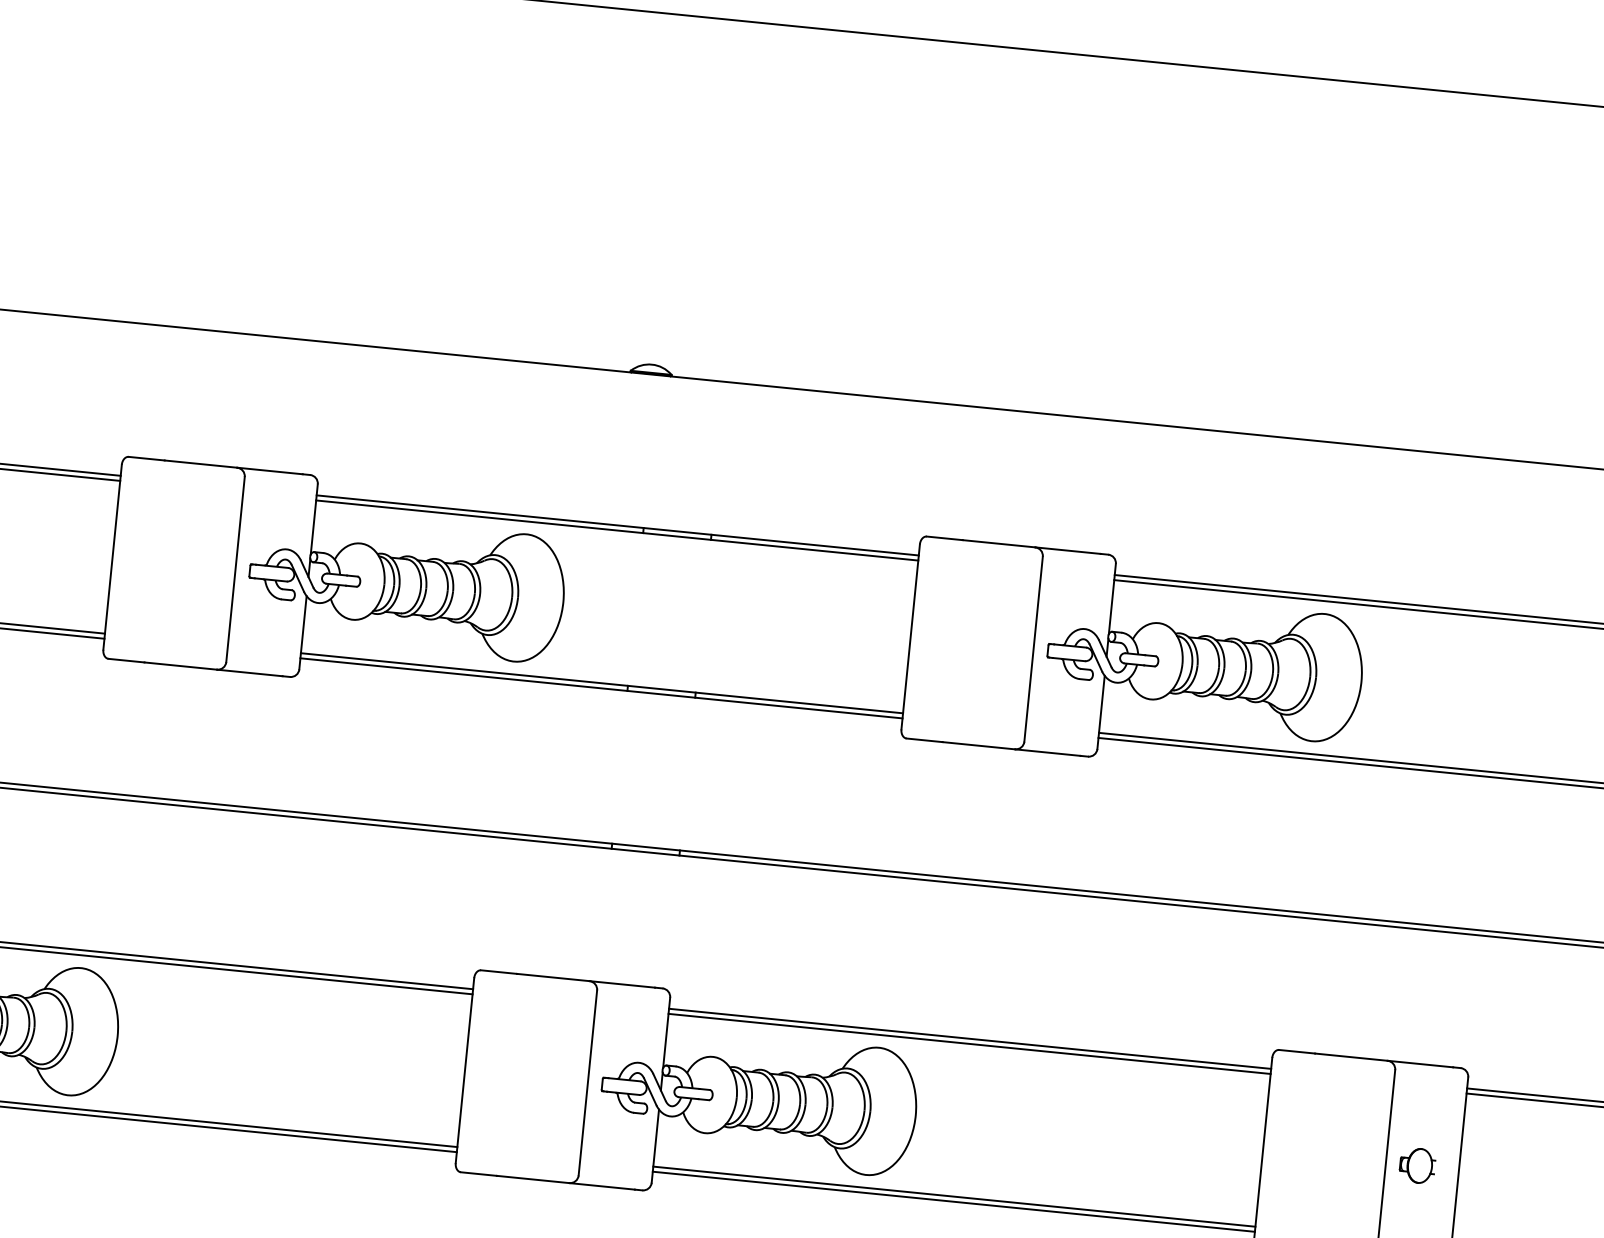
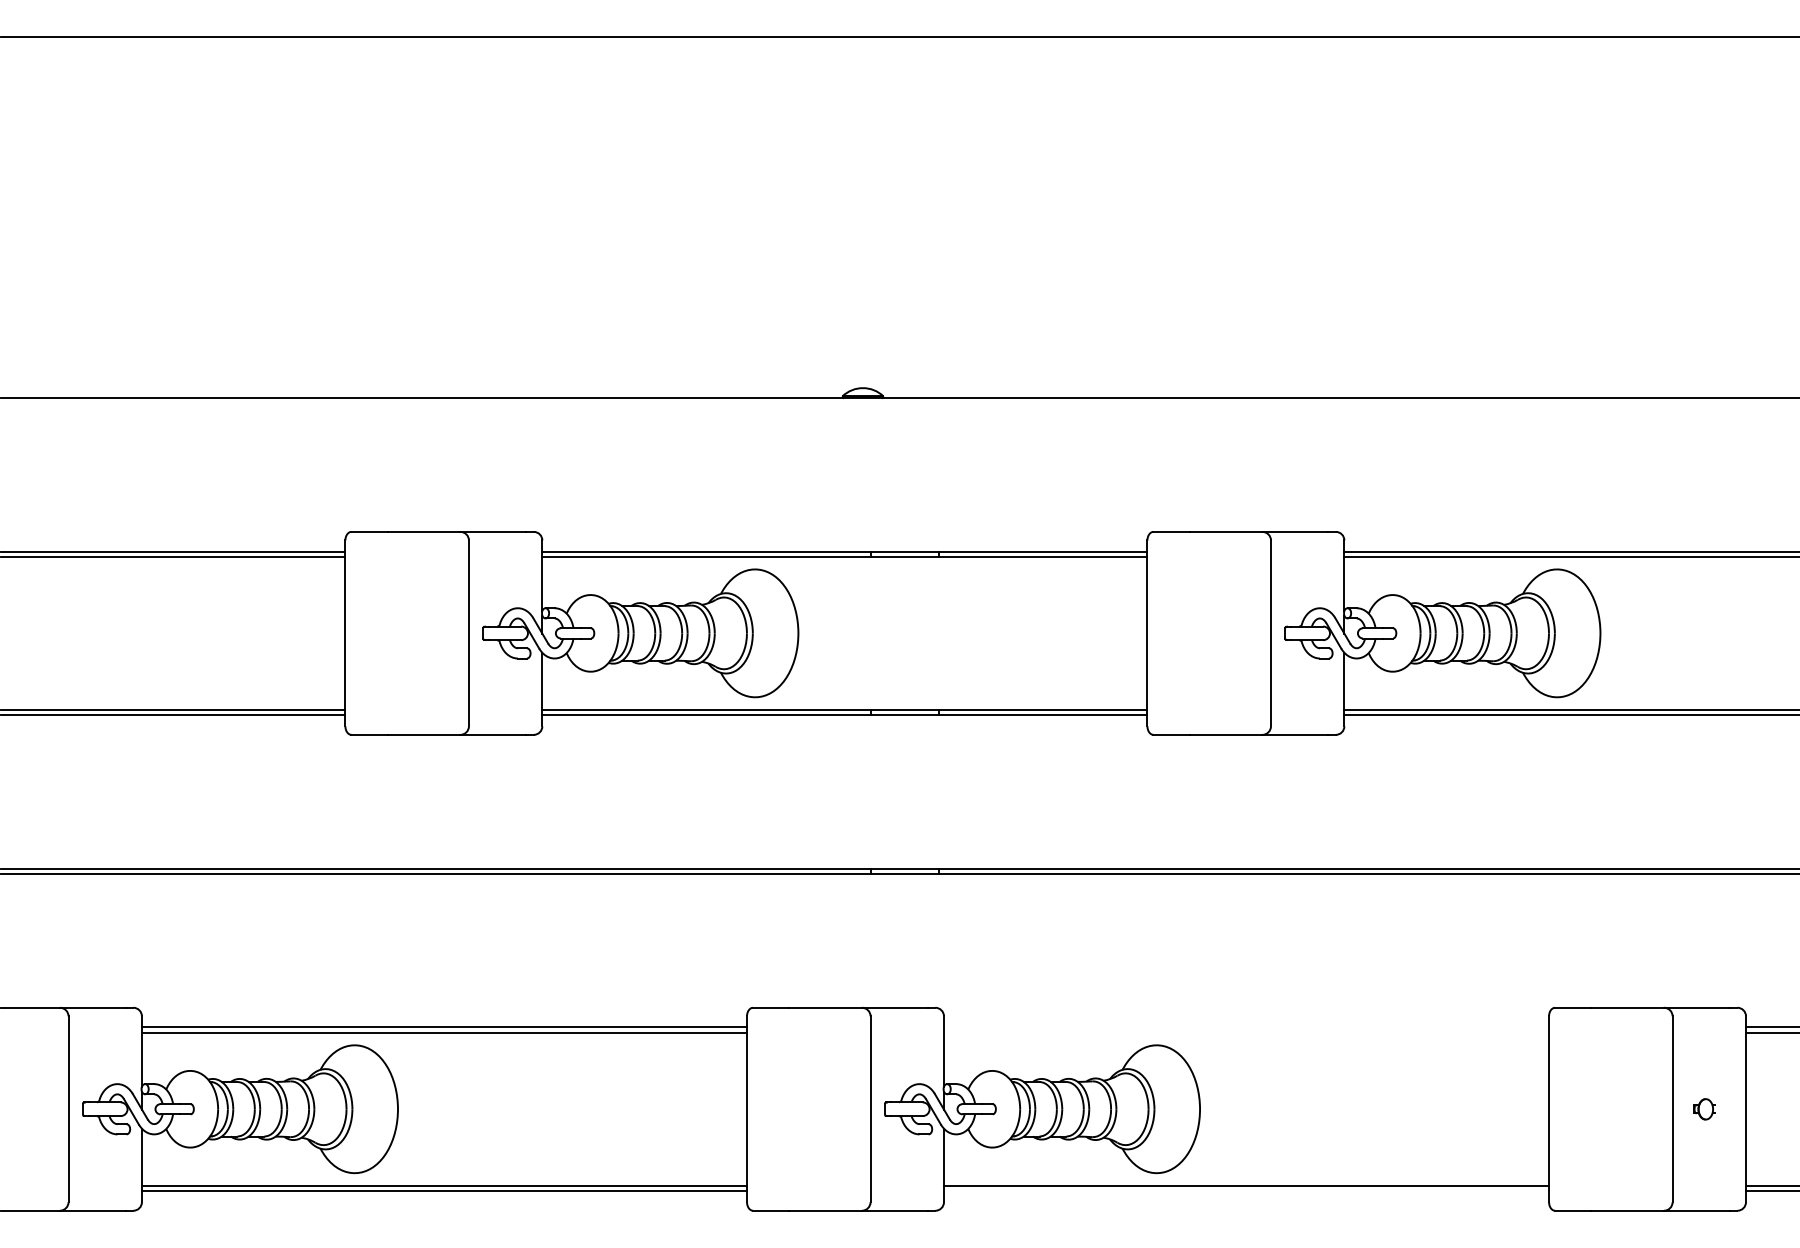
line: (970, 1038) -> (1246, 1027), removed
line: (969, 1043) -> (1246, 1032), removed
part: (1417, 1166) -> (1704, 1109), size x0.6
line: (953, 1202) -> (1246, 1191), removed

